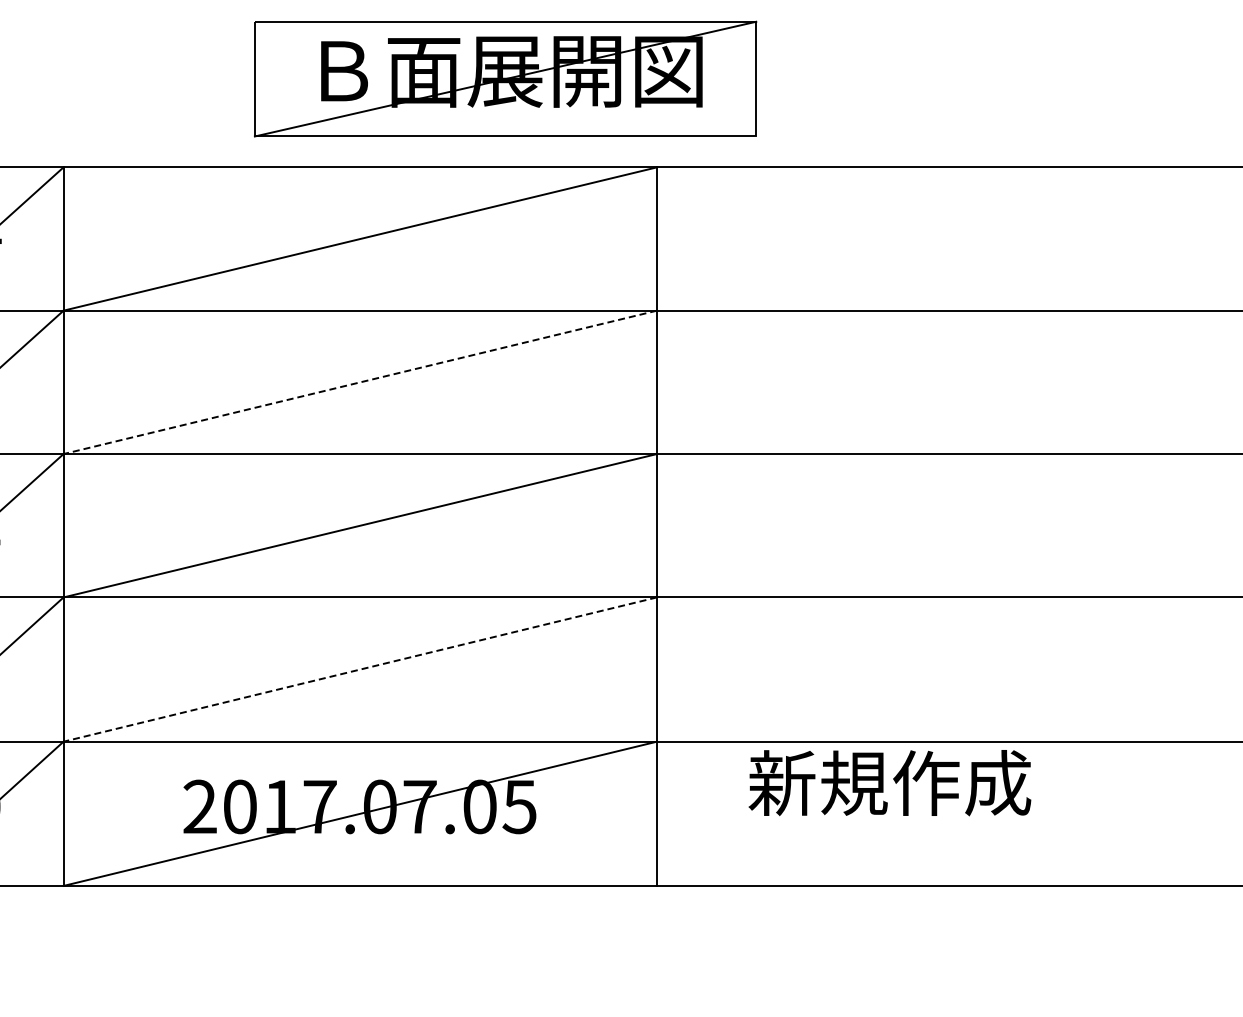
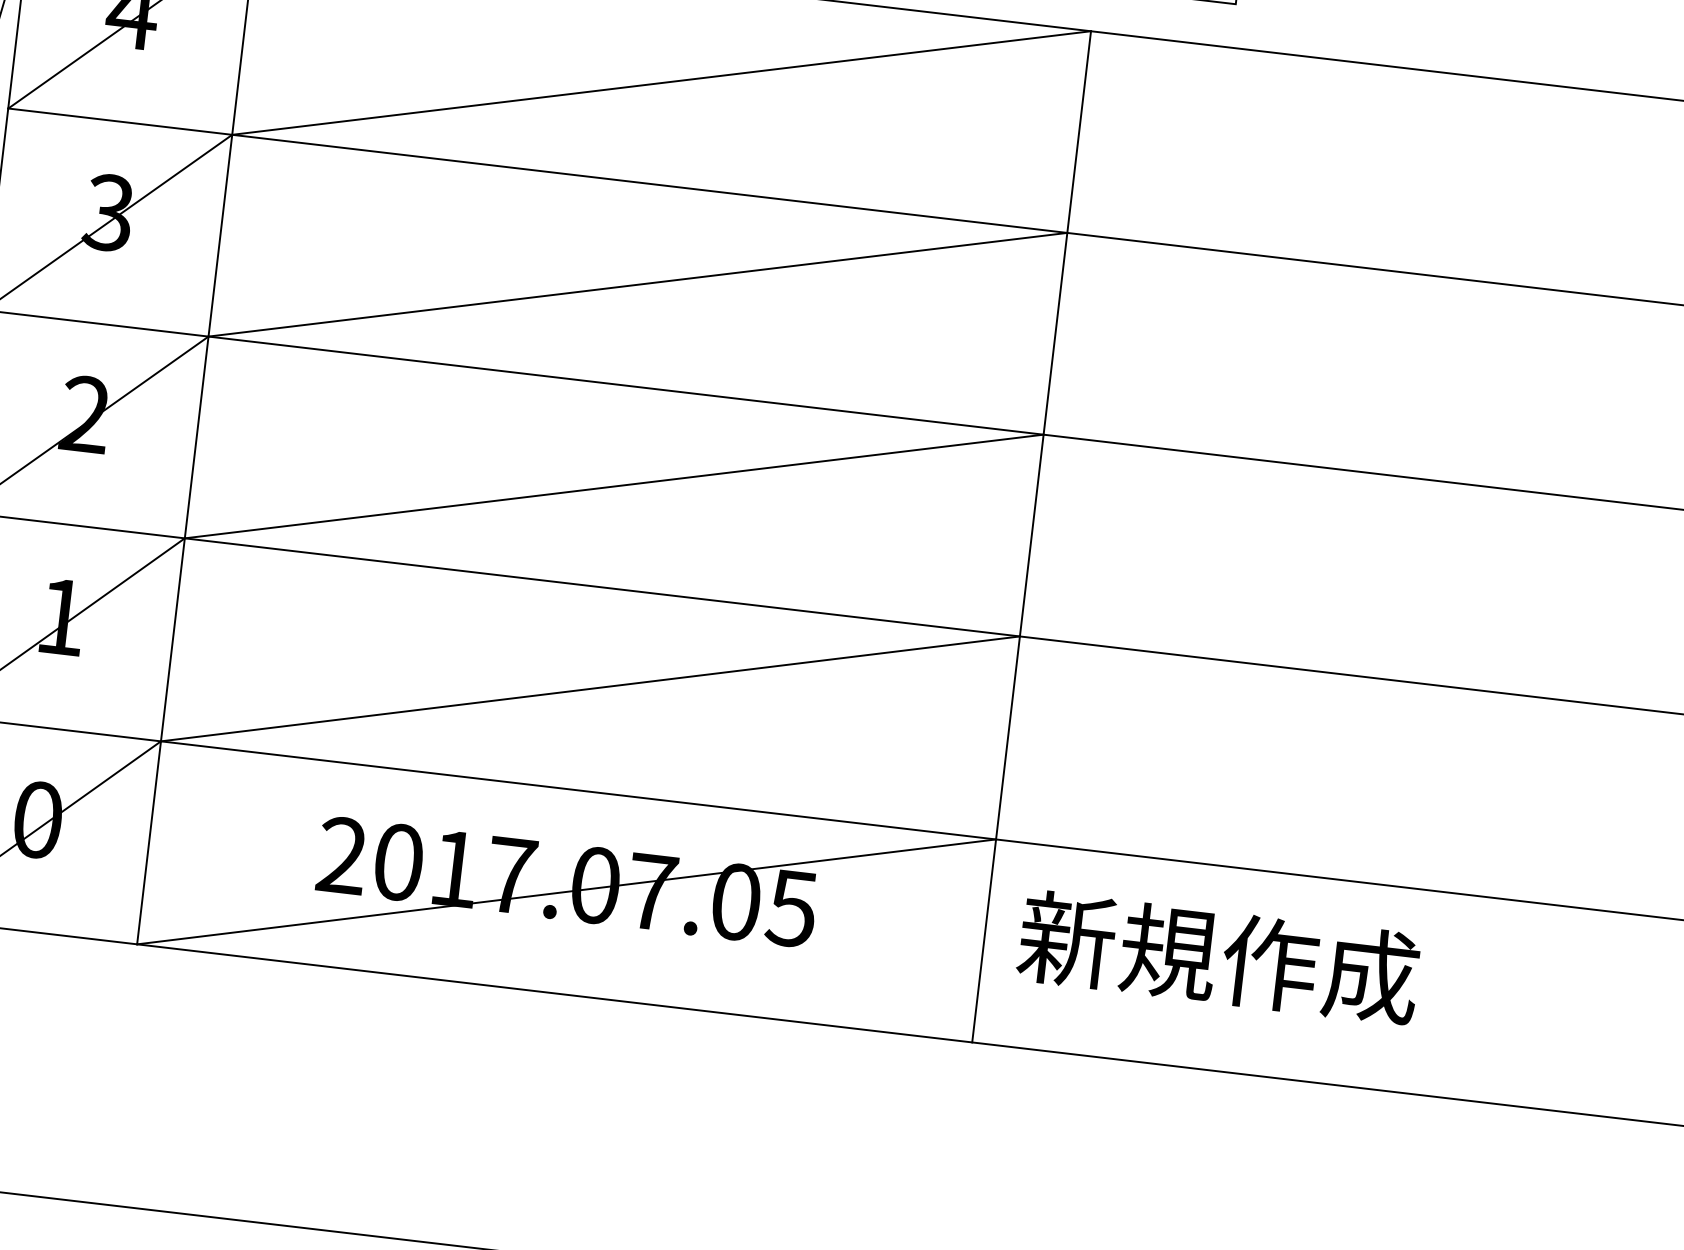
line: (359, 382) -> (636, 284), dashed -> solid
line: (359, 669) -> (589, 688), dashed -> solid
text: (889, 783) -> (1218, 958), moved

